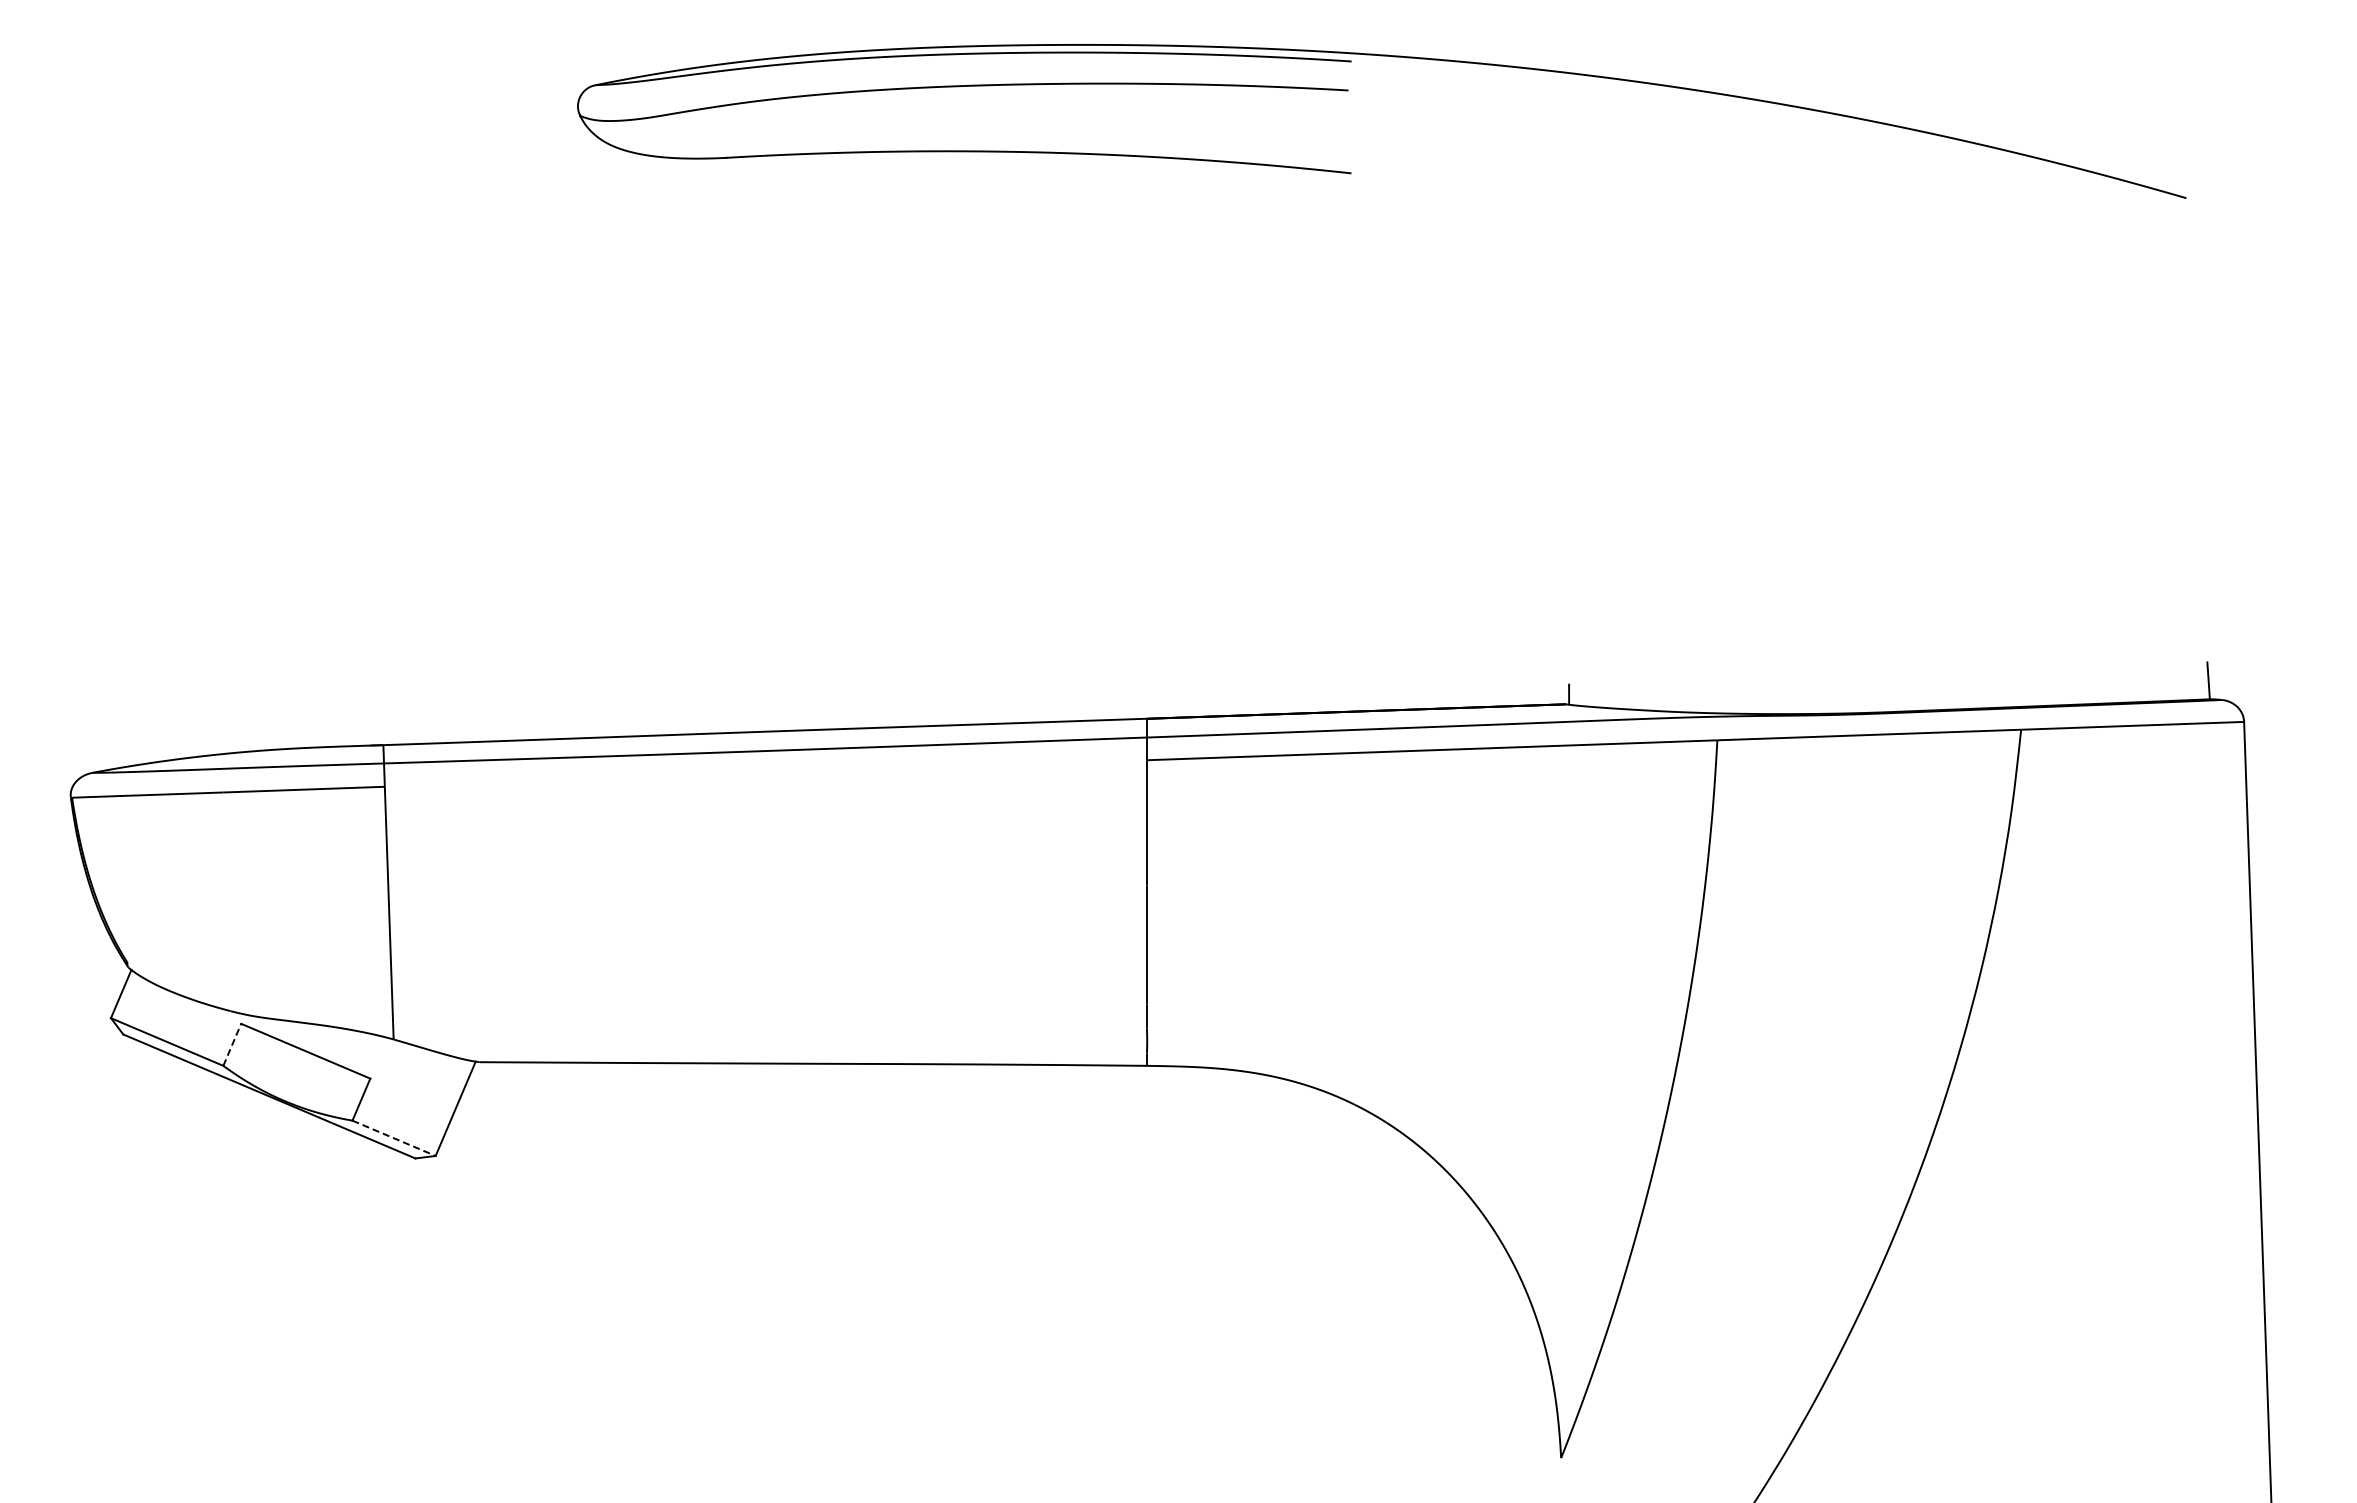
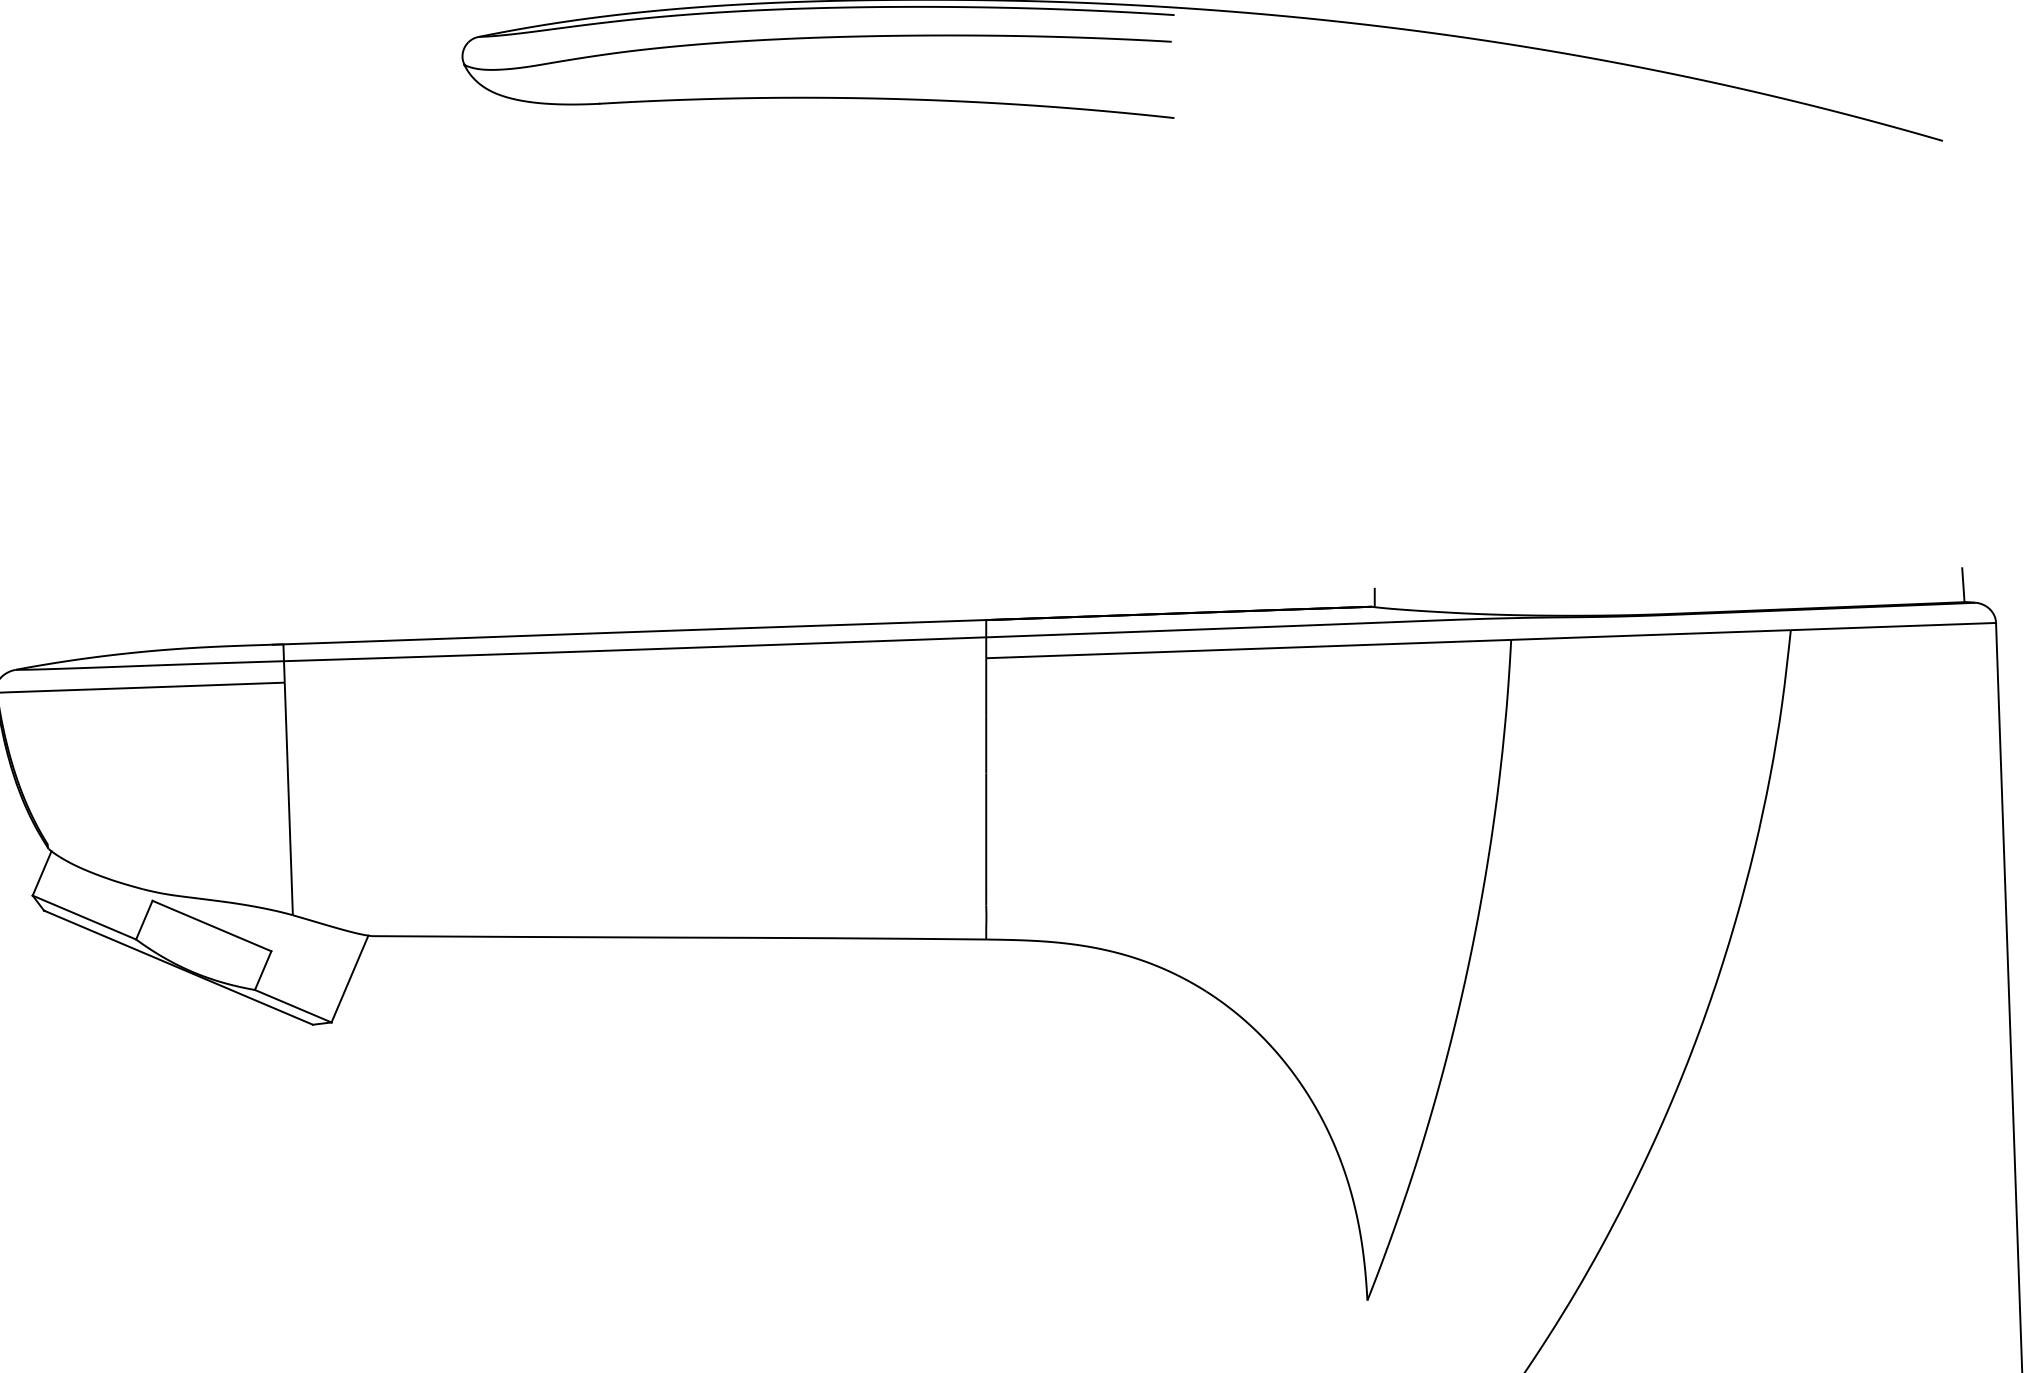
line: (232, 1044) -> (144, 919), dashed -> solid
line: (394, 1138) -> (293, 1006), dashed -> solid

